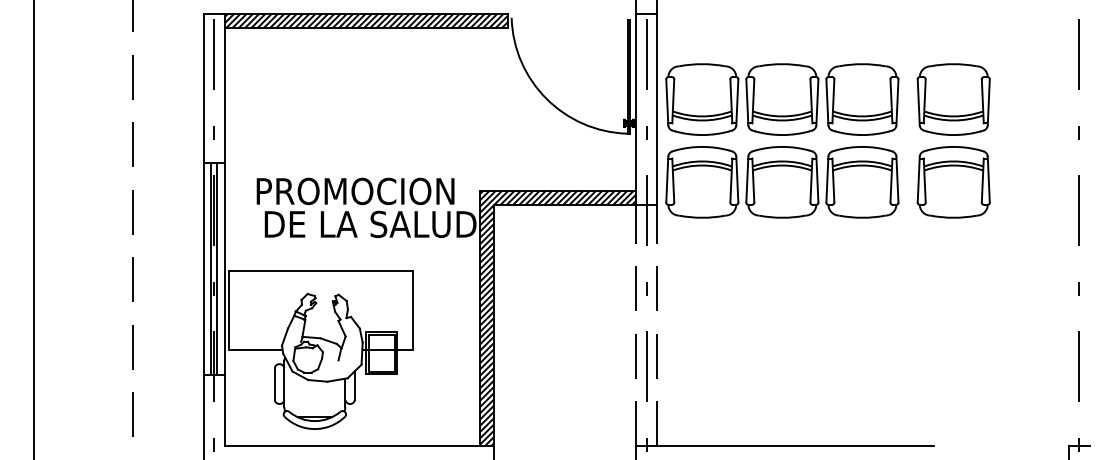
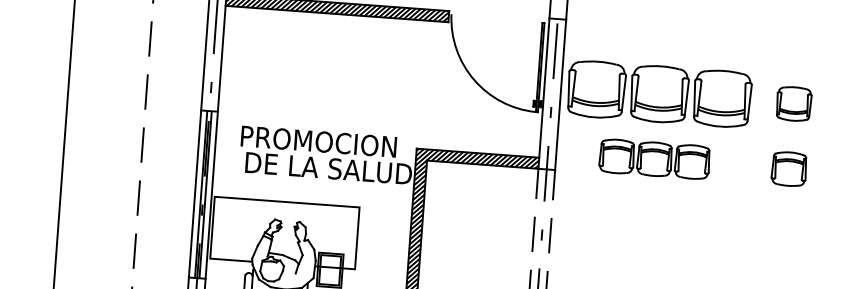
part: (953, 99) -> (793, 103), size x0.6
part: (782, 182) -> (654, 159), size x0.6
part: (953, 182) -> (789, 169), size x0.6

